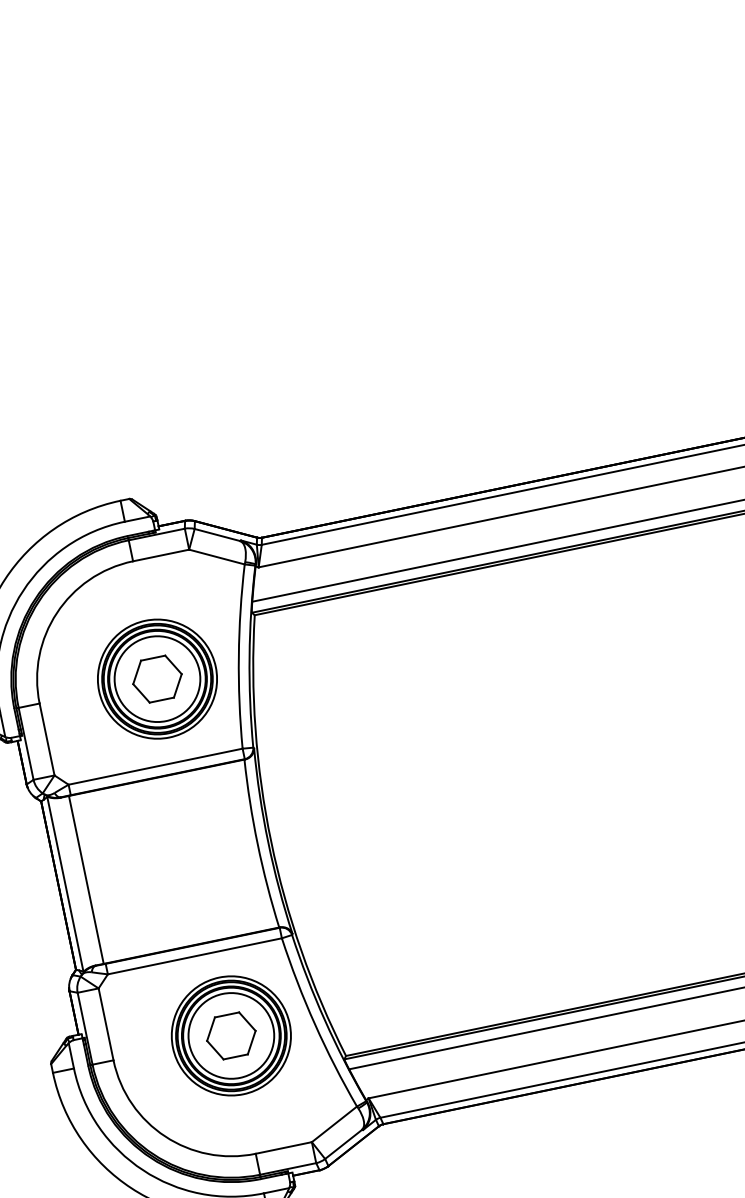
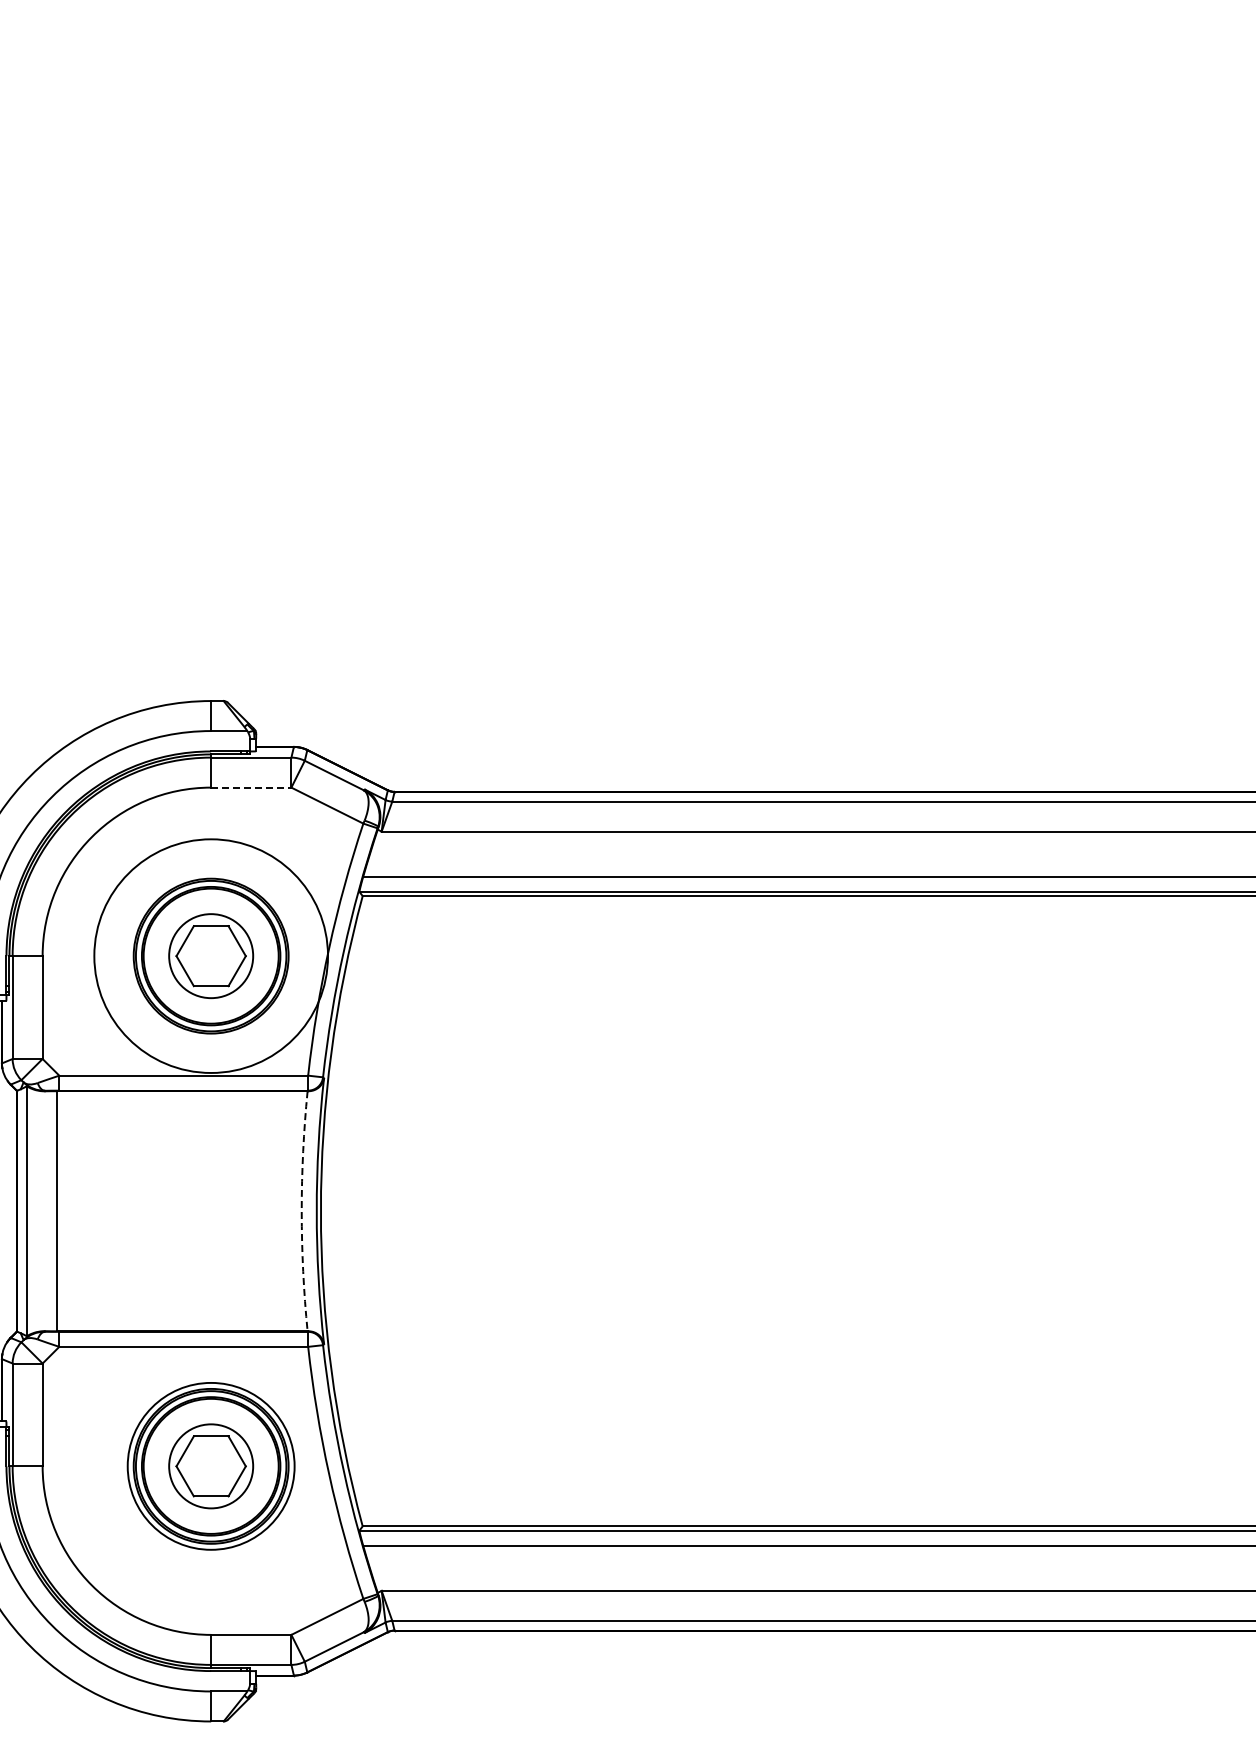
line: (161, 555) -> (251, 787), solid -> dashed
circle: (156, 678) -> (210, 955), size x1.4
circle: (157, 679) -> (211, 956), size x0.7
arc: (257, 844) -> (301, 1211), solid -> dashed
circle: (231, 1035) -> (211, 1466), size x0.7

